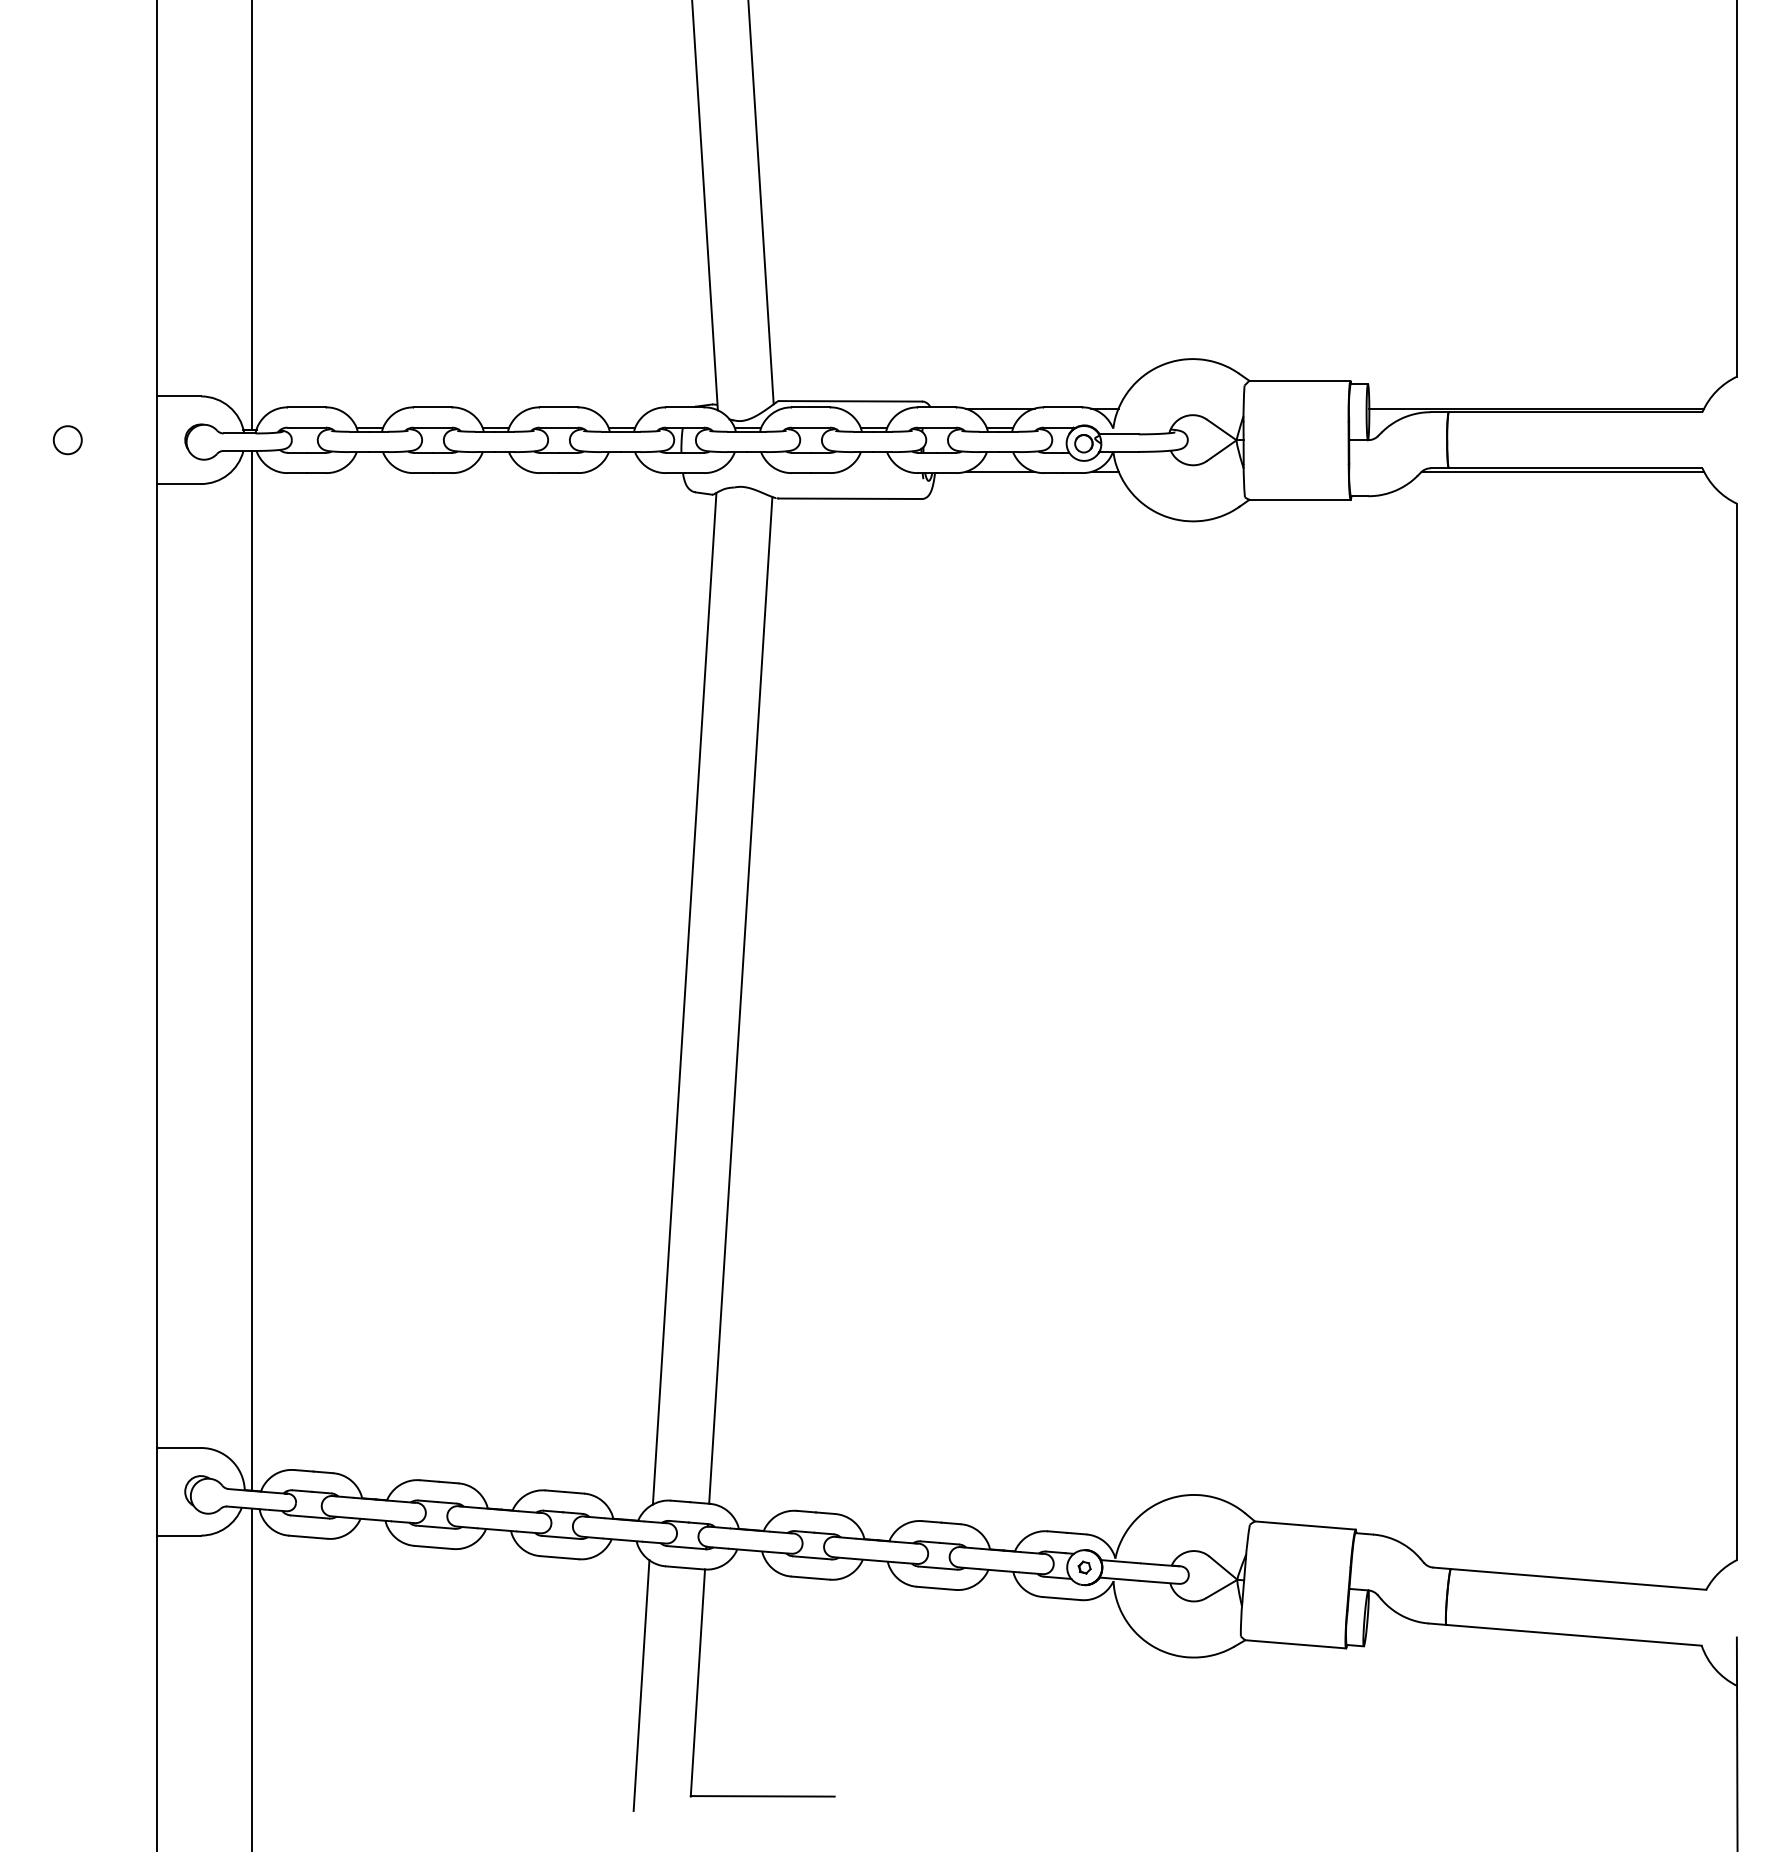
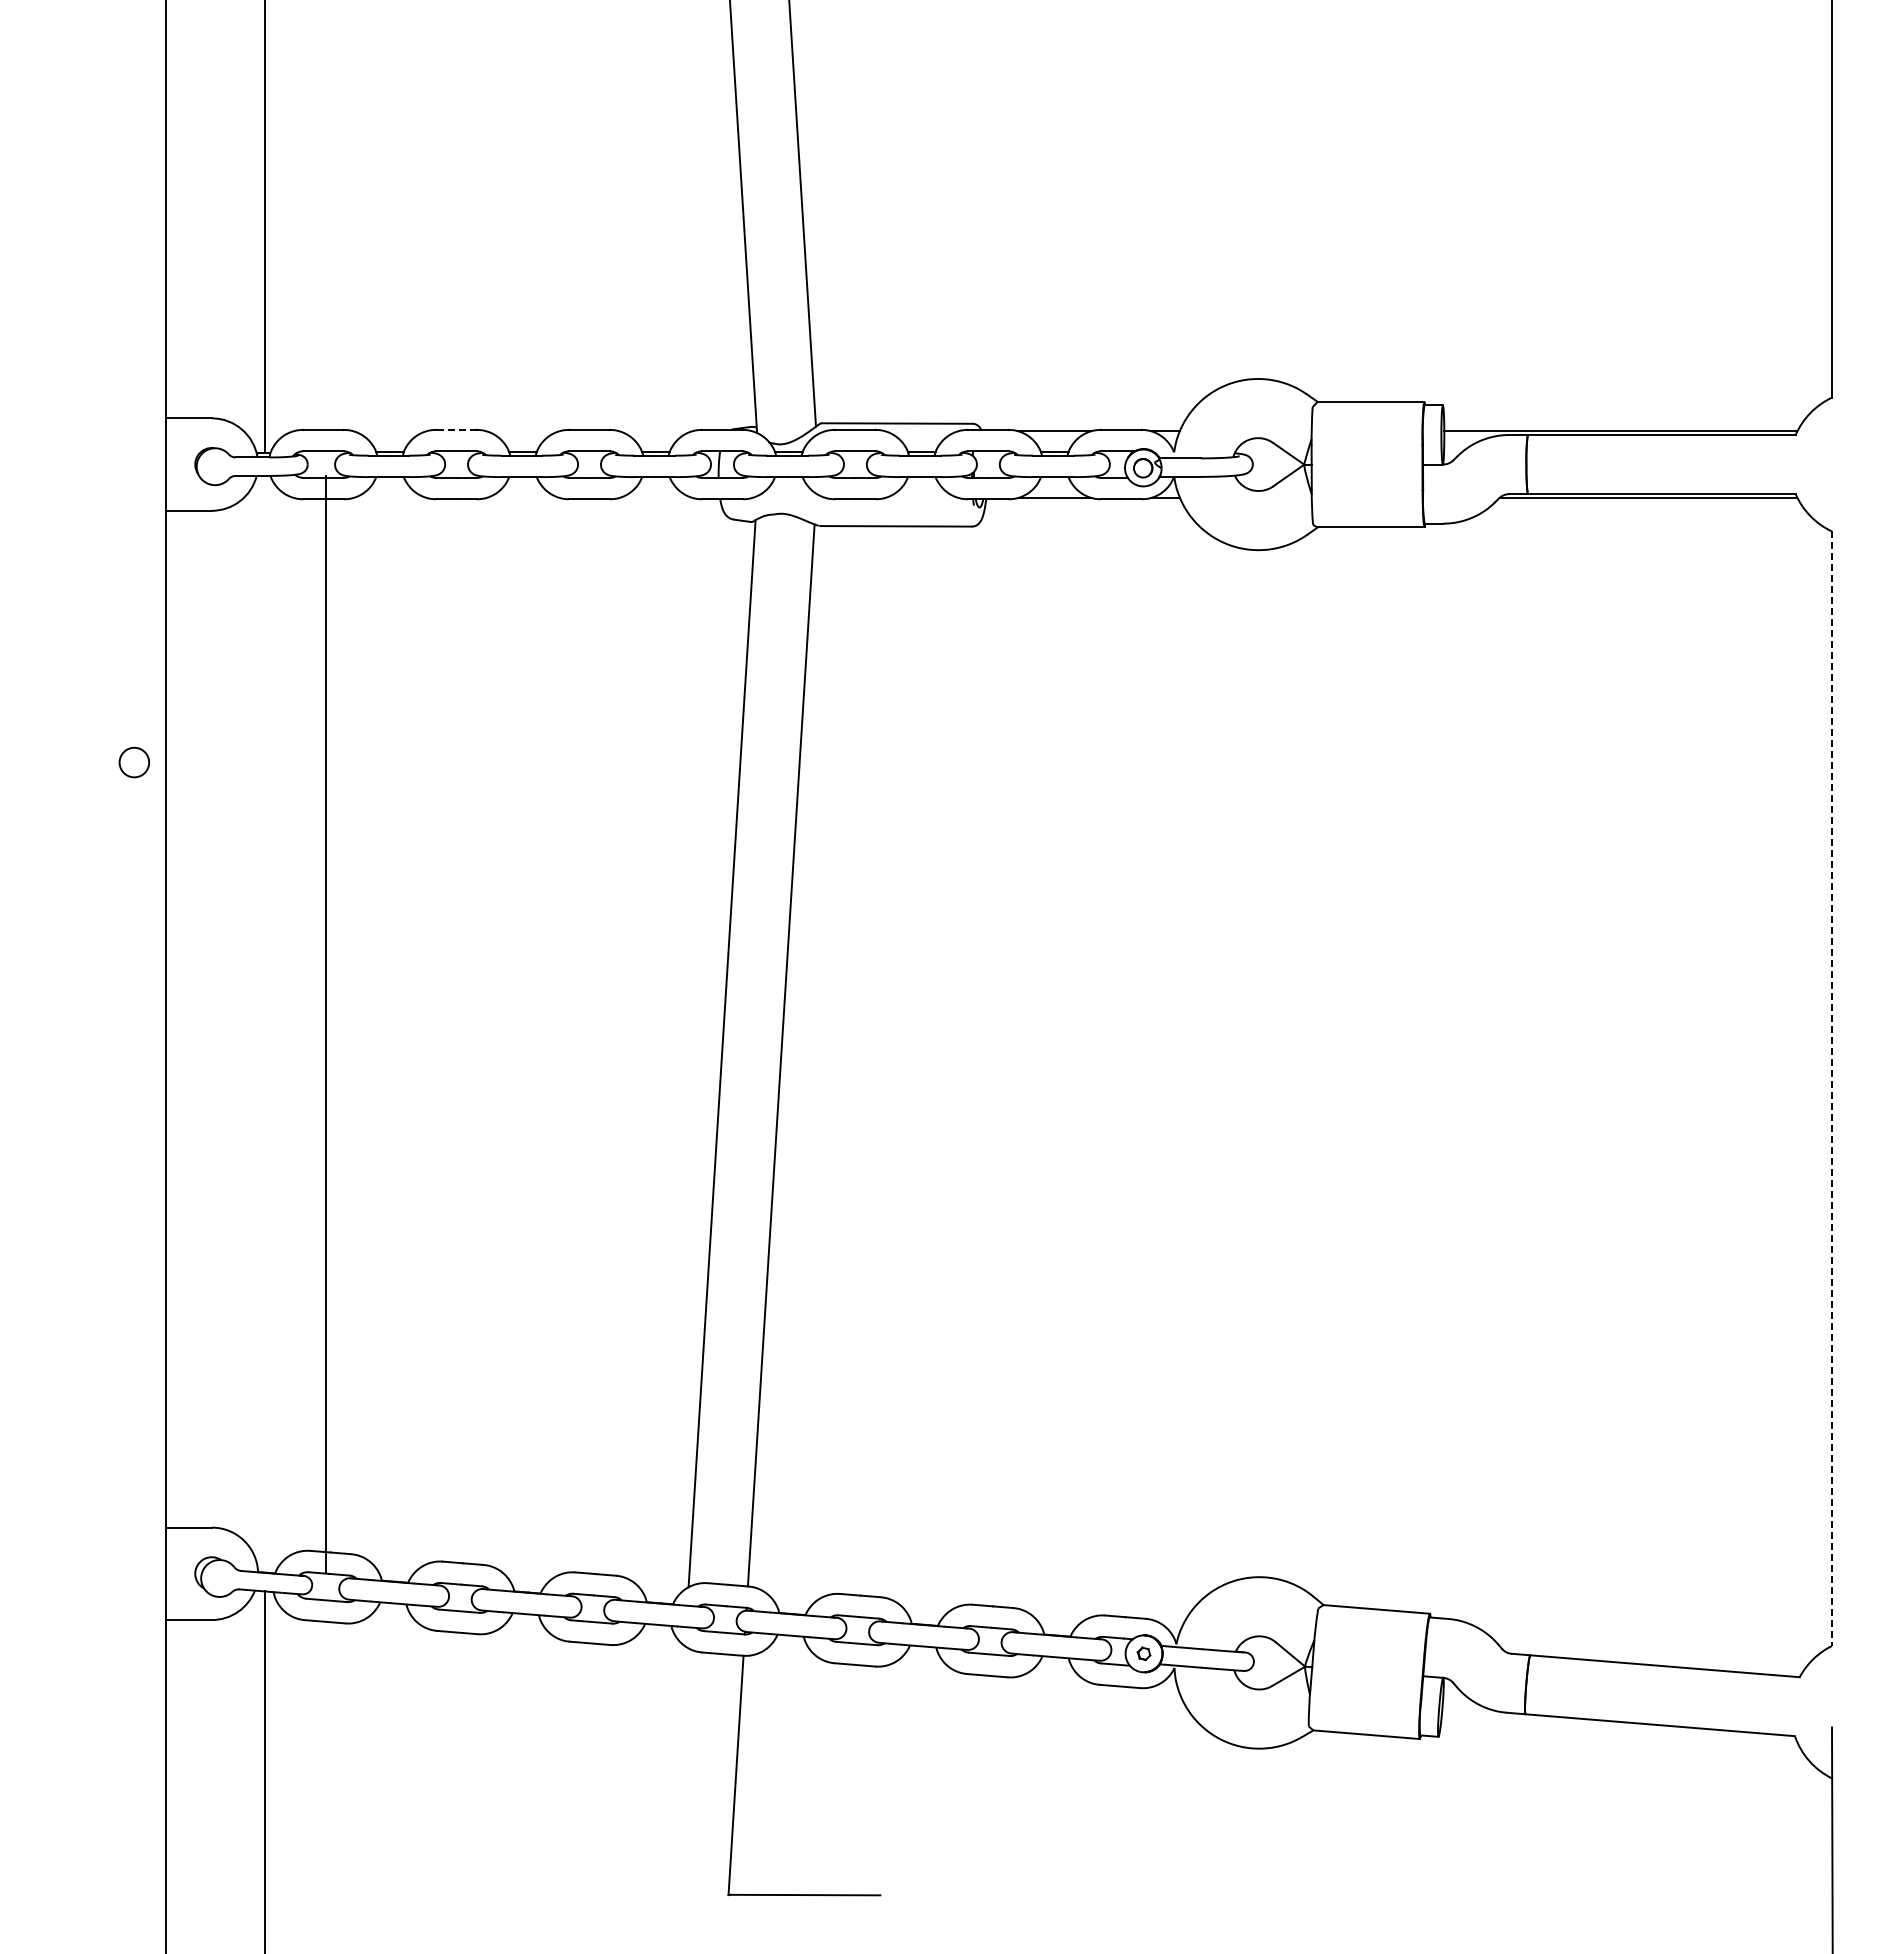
line: (431, 406) -> (455, 429), solid -> dashed
circle: (66, 440) -> (133, 762), moved
line: (251, 970) -> (326, 1023), moved
line: (1736, 1032) -> (1831, 1089), solid -> dashed
line: (641, 1684) -> (676, 1777), removed

